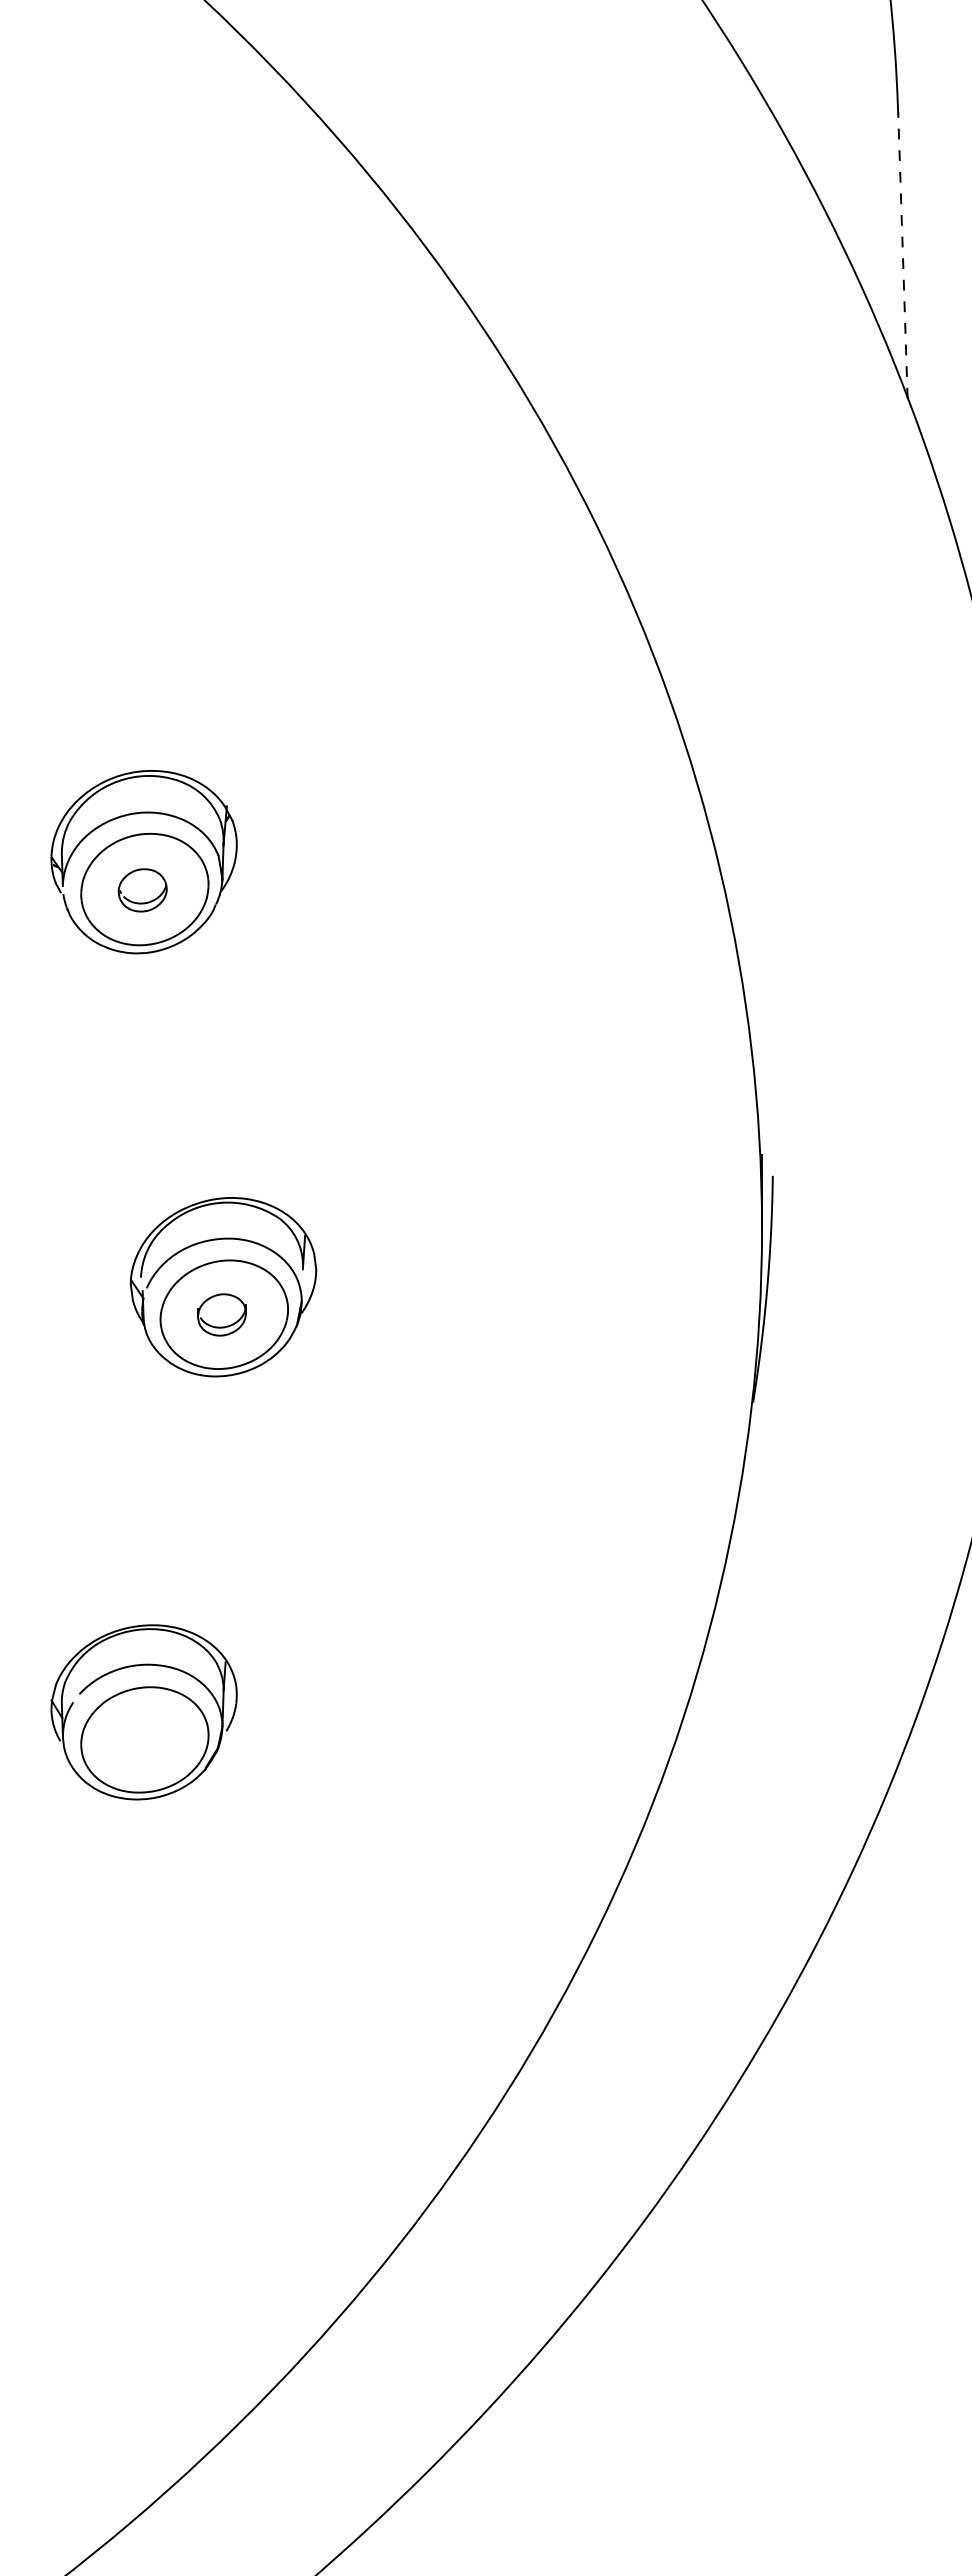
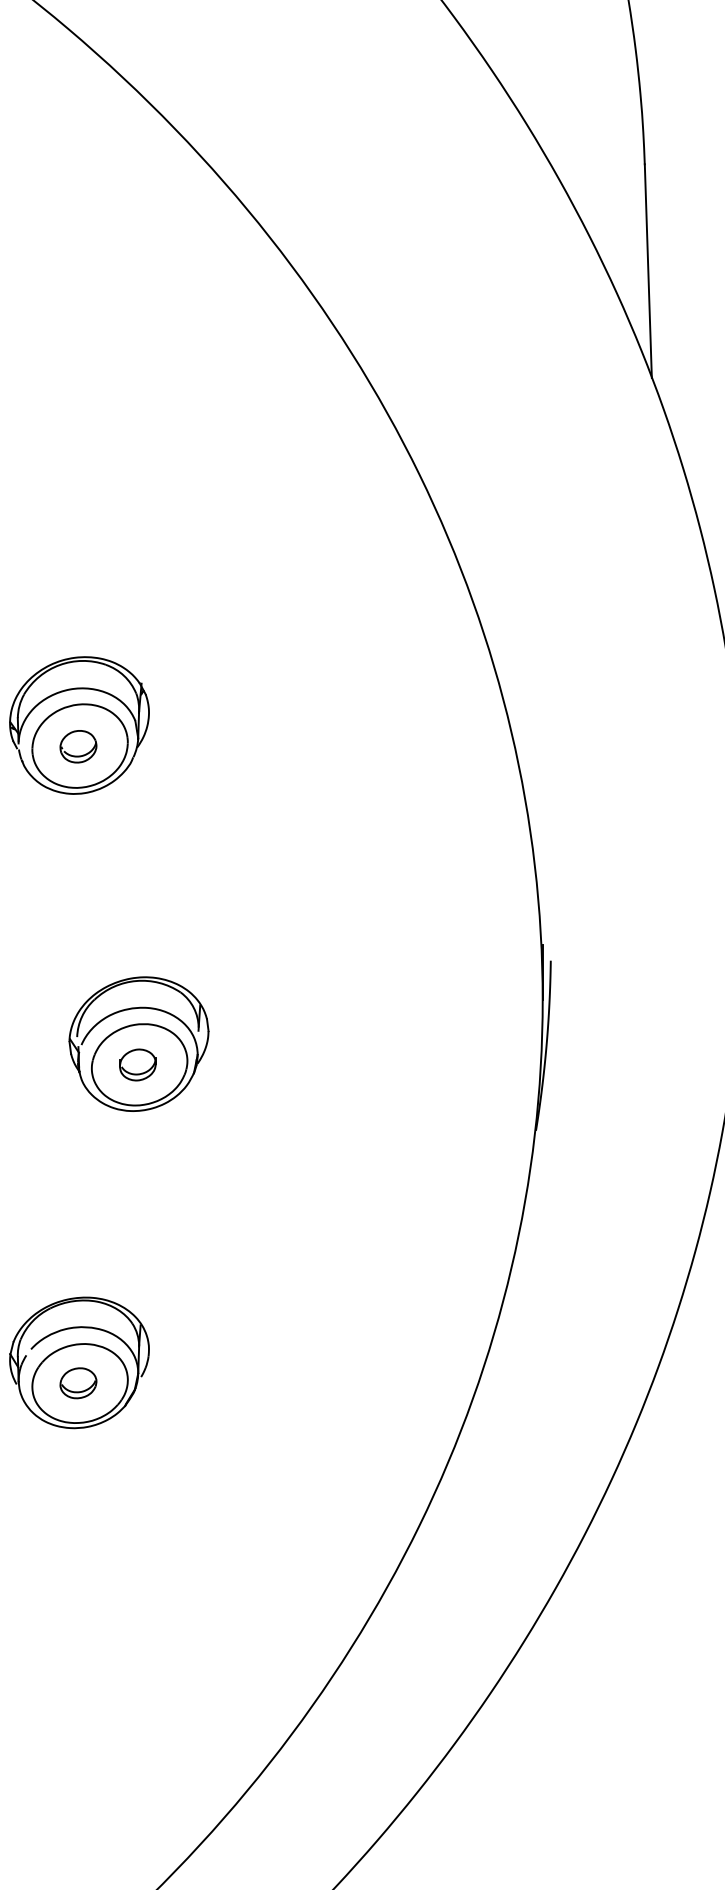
line: (902, 255) -> (648, 270), dashed -> solid
part: (142, 1739) -> (78, 1383), added

